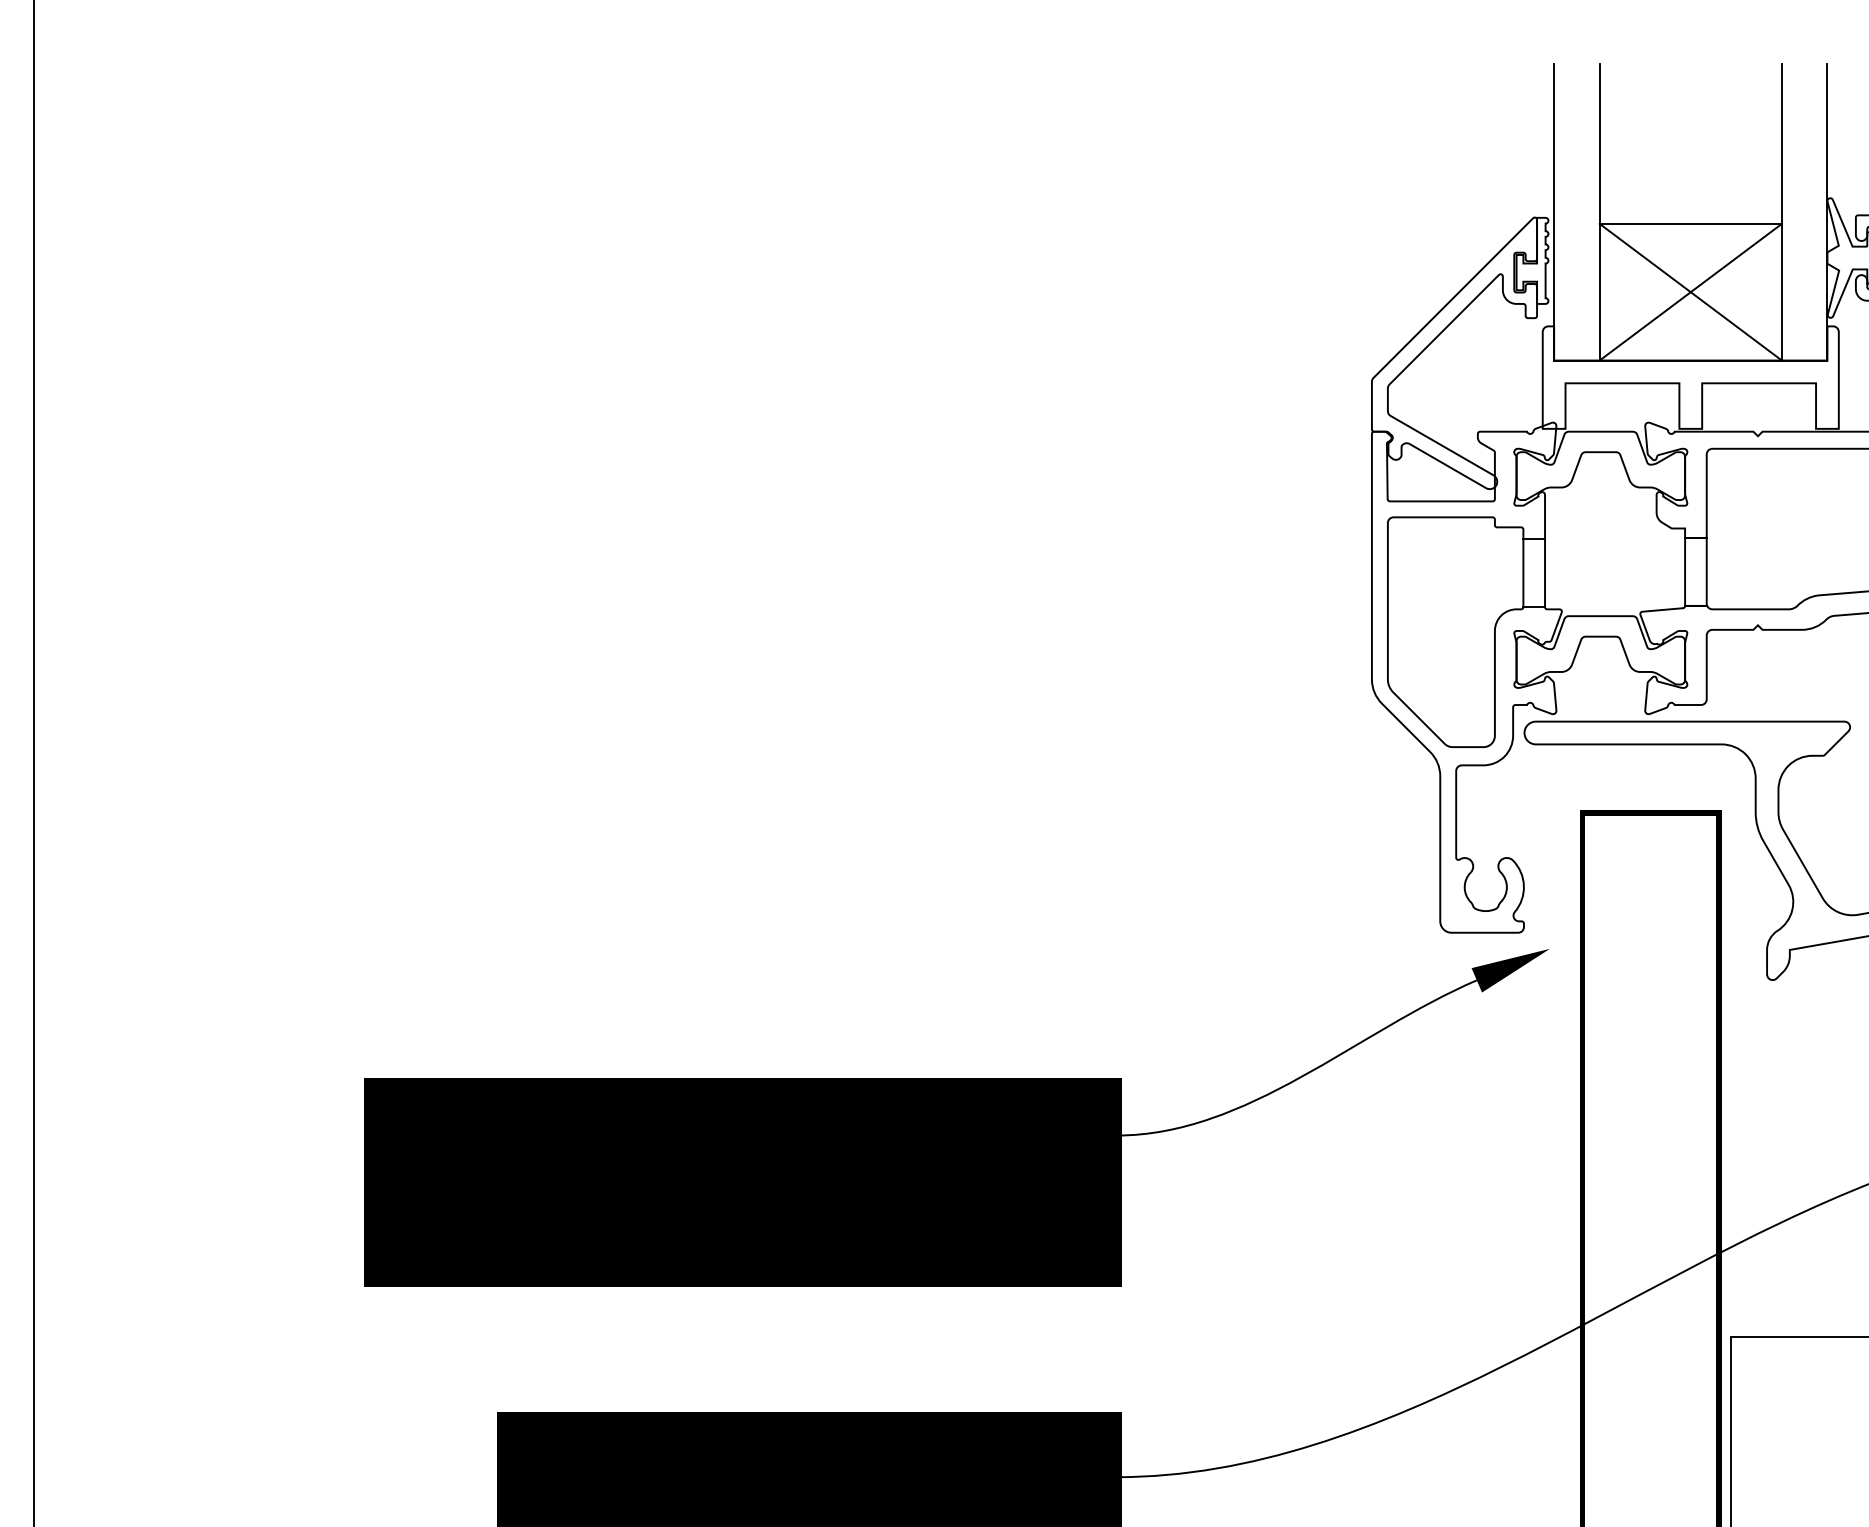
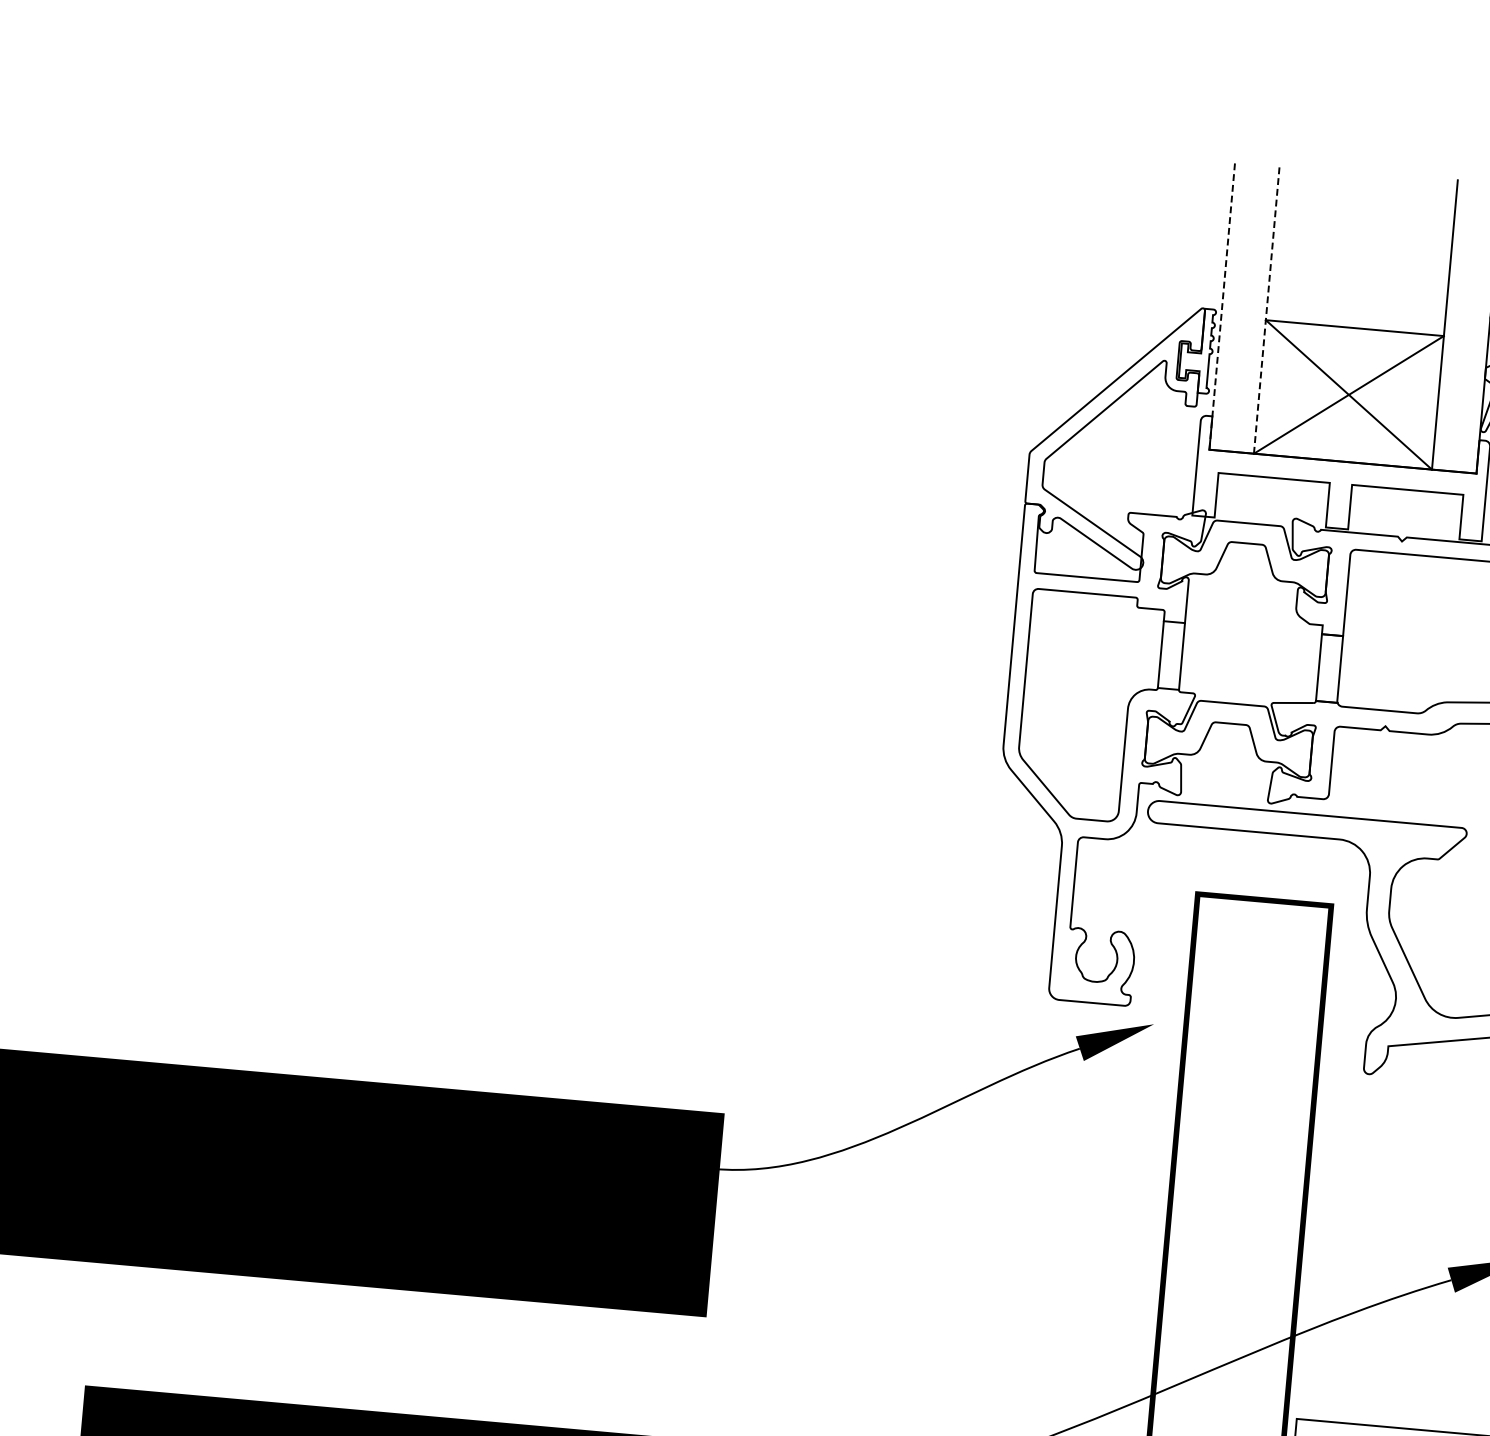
line: (1554, 212) -> (1222, 305), solid -> dashed
line: (1599, 212) -> (1266, 309), solid -> dashed

